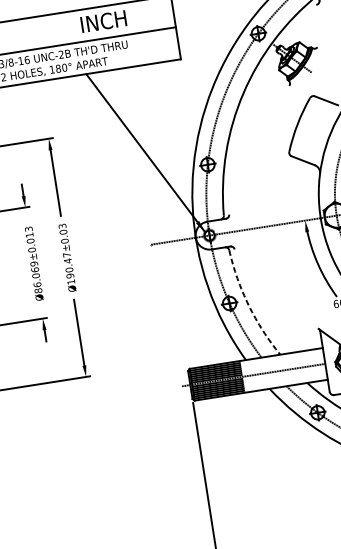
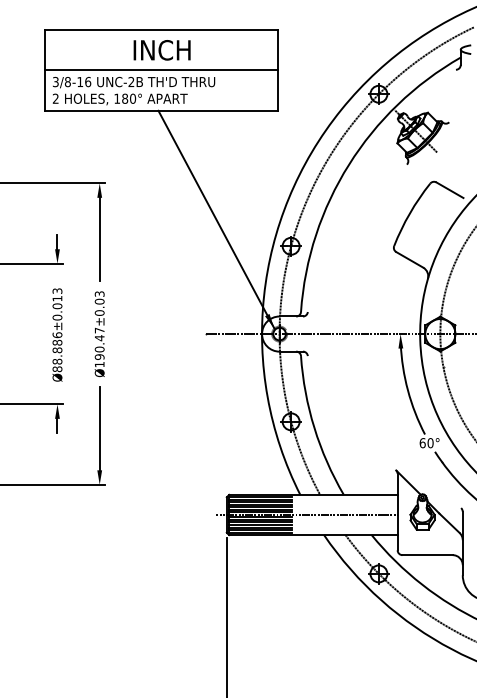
text: (103, 21) -> (161, 50), moved
text: (35, 274) -> (57, 348), Ø86.069±0.013 -> Ø88.886±0.013
arc: (248, 305) -> (314, 427), dashed -> solid

